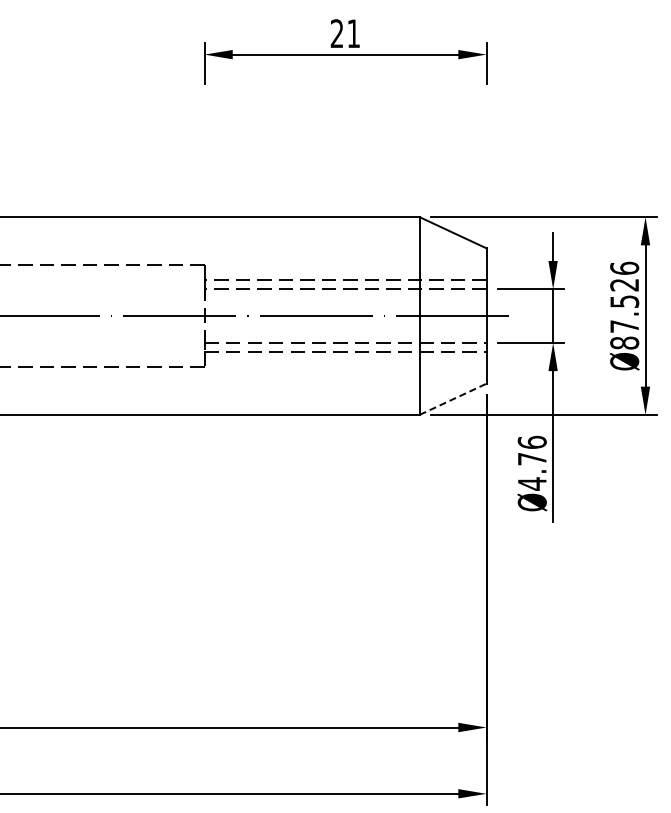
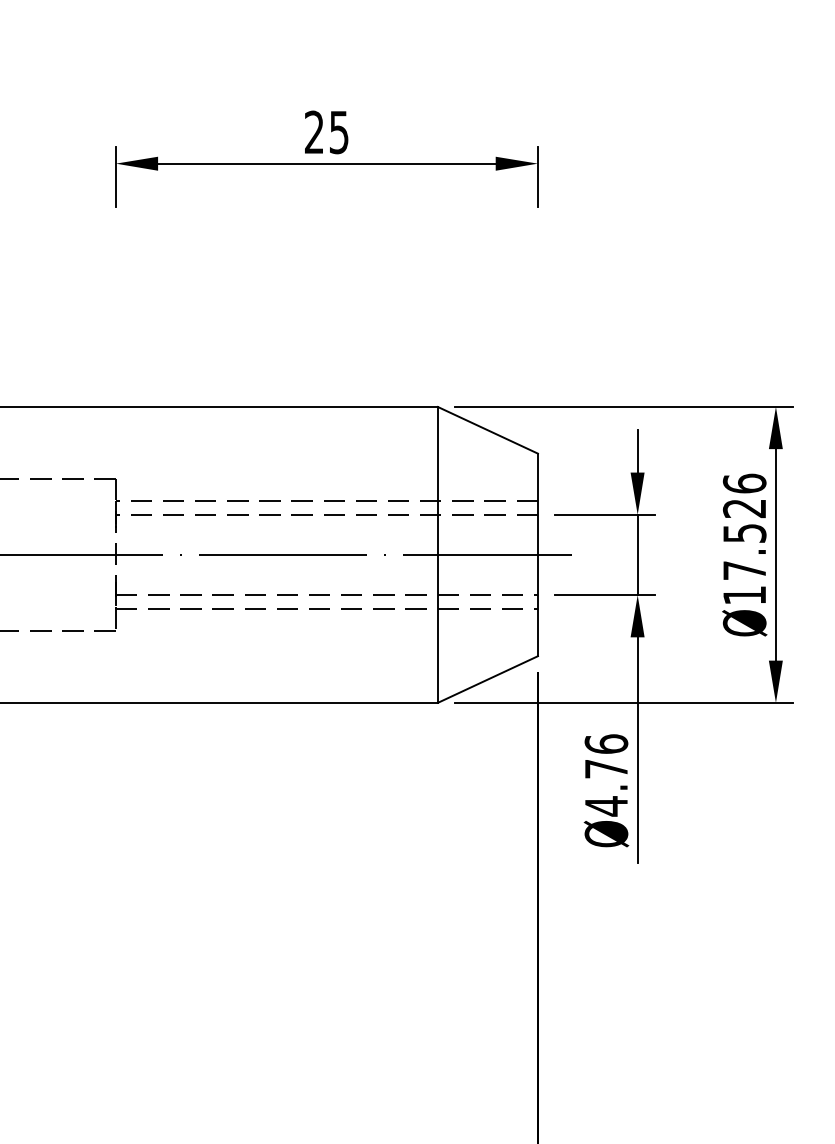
text: (353, 33) -> (338, 132), 21 -> 25
text: (624, 342) -> (744, 594), Ø87.526 -> Ø17.526
line: (453, 399) -> (488, 679), dashed -> solid

